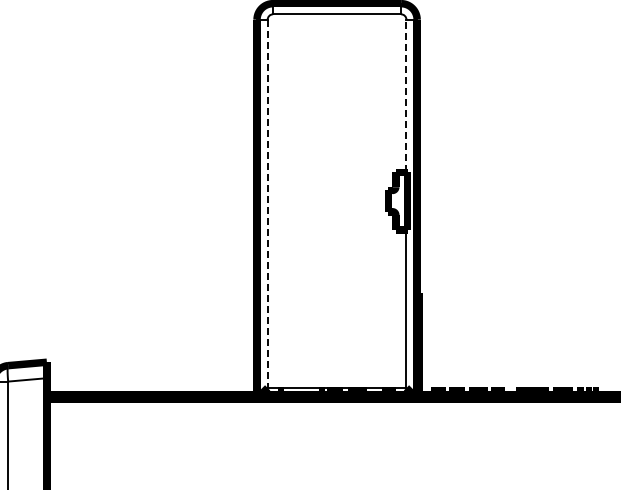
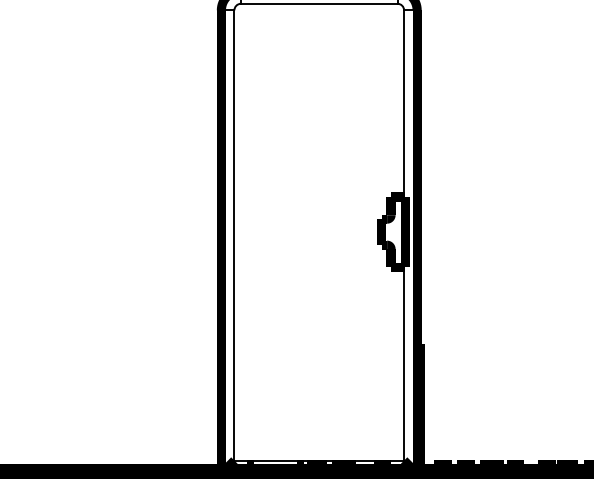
line: (406, 95) -> (404, 103), dashed -> solid
line: (267, 204) -> (234, 236), dashed -> solid

